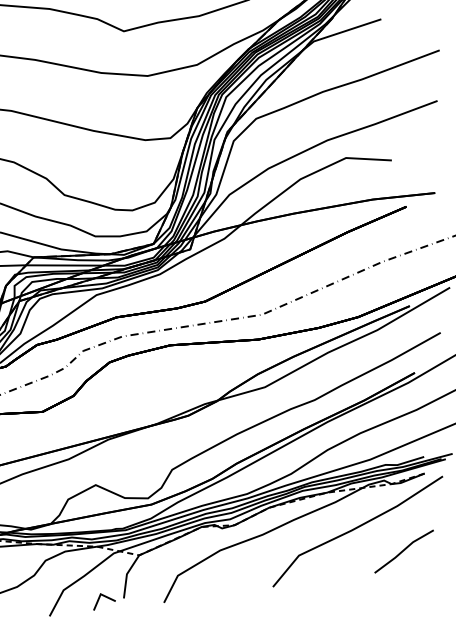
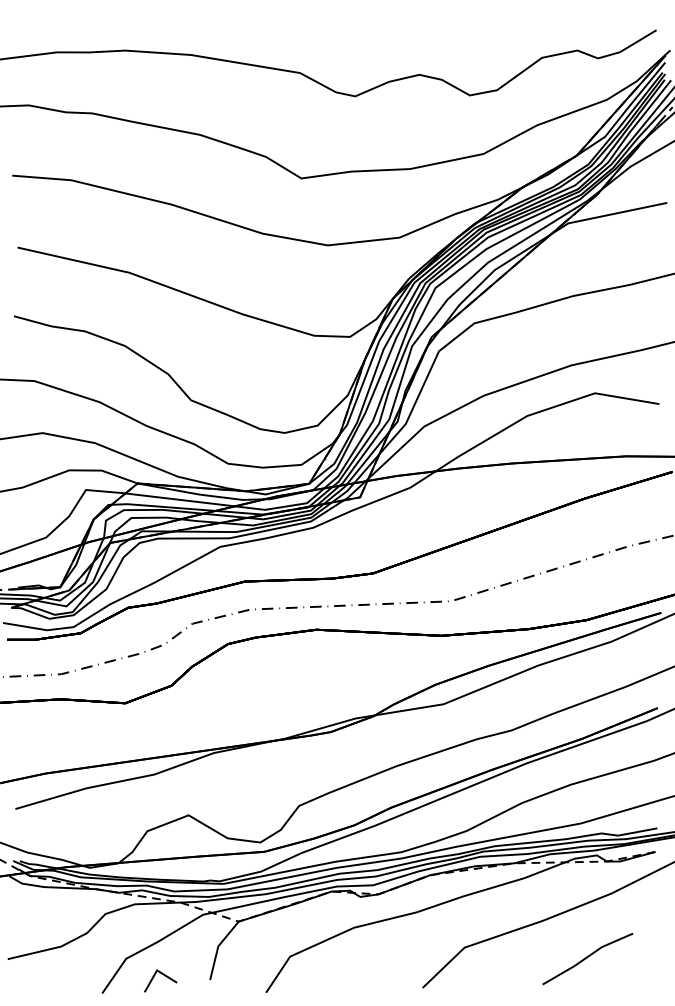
line: (403, 551) -> (587, 958), moved
line: (106, 597) -> (164, 976), moved

